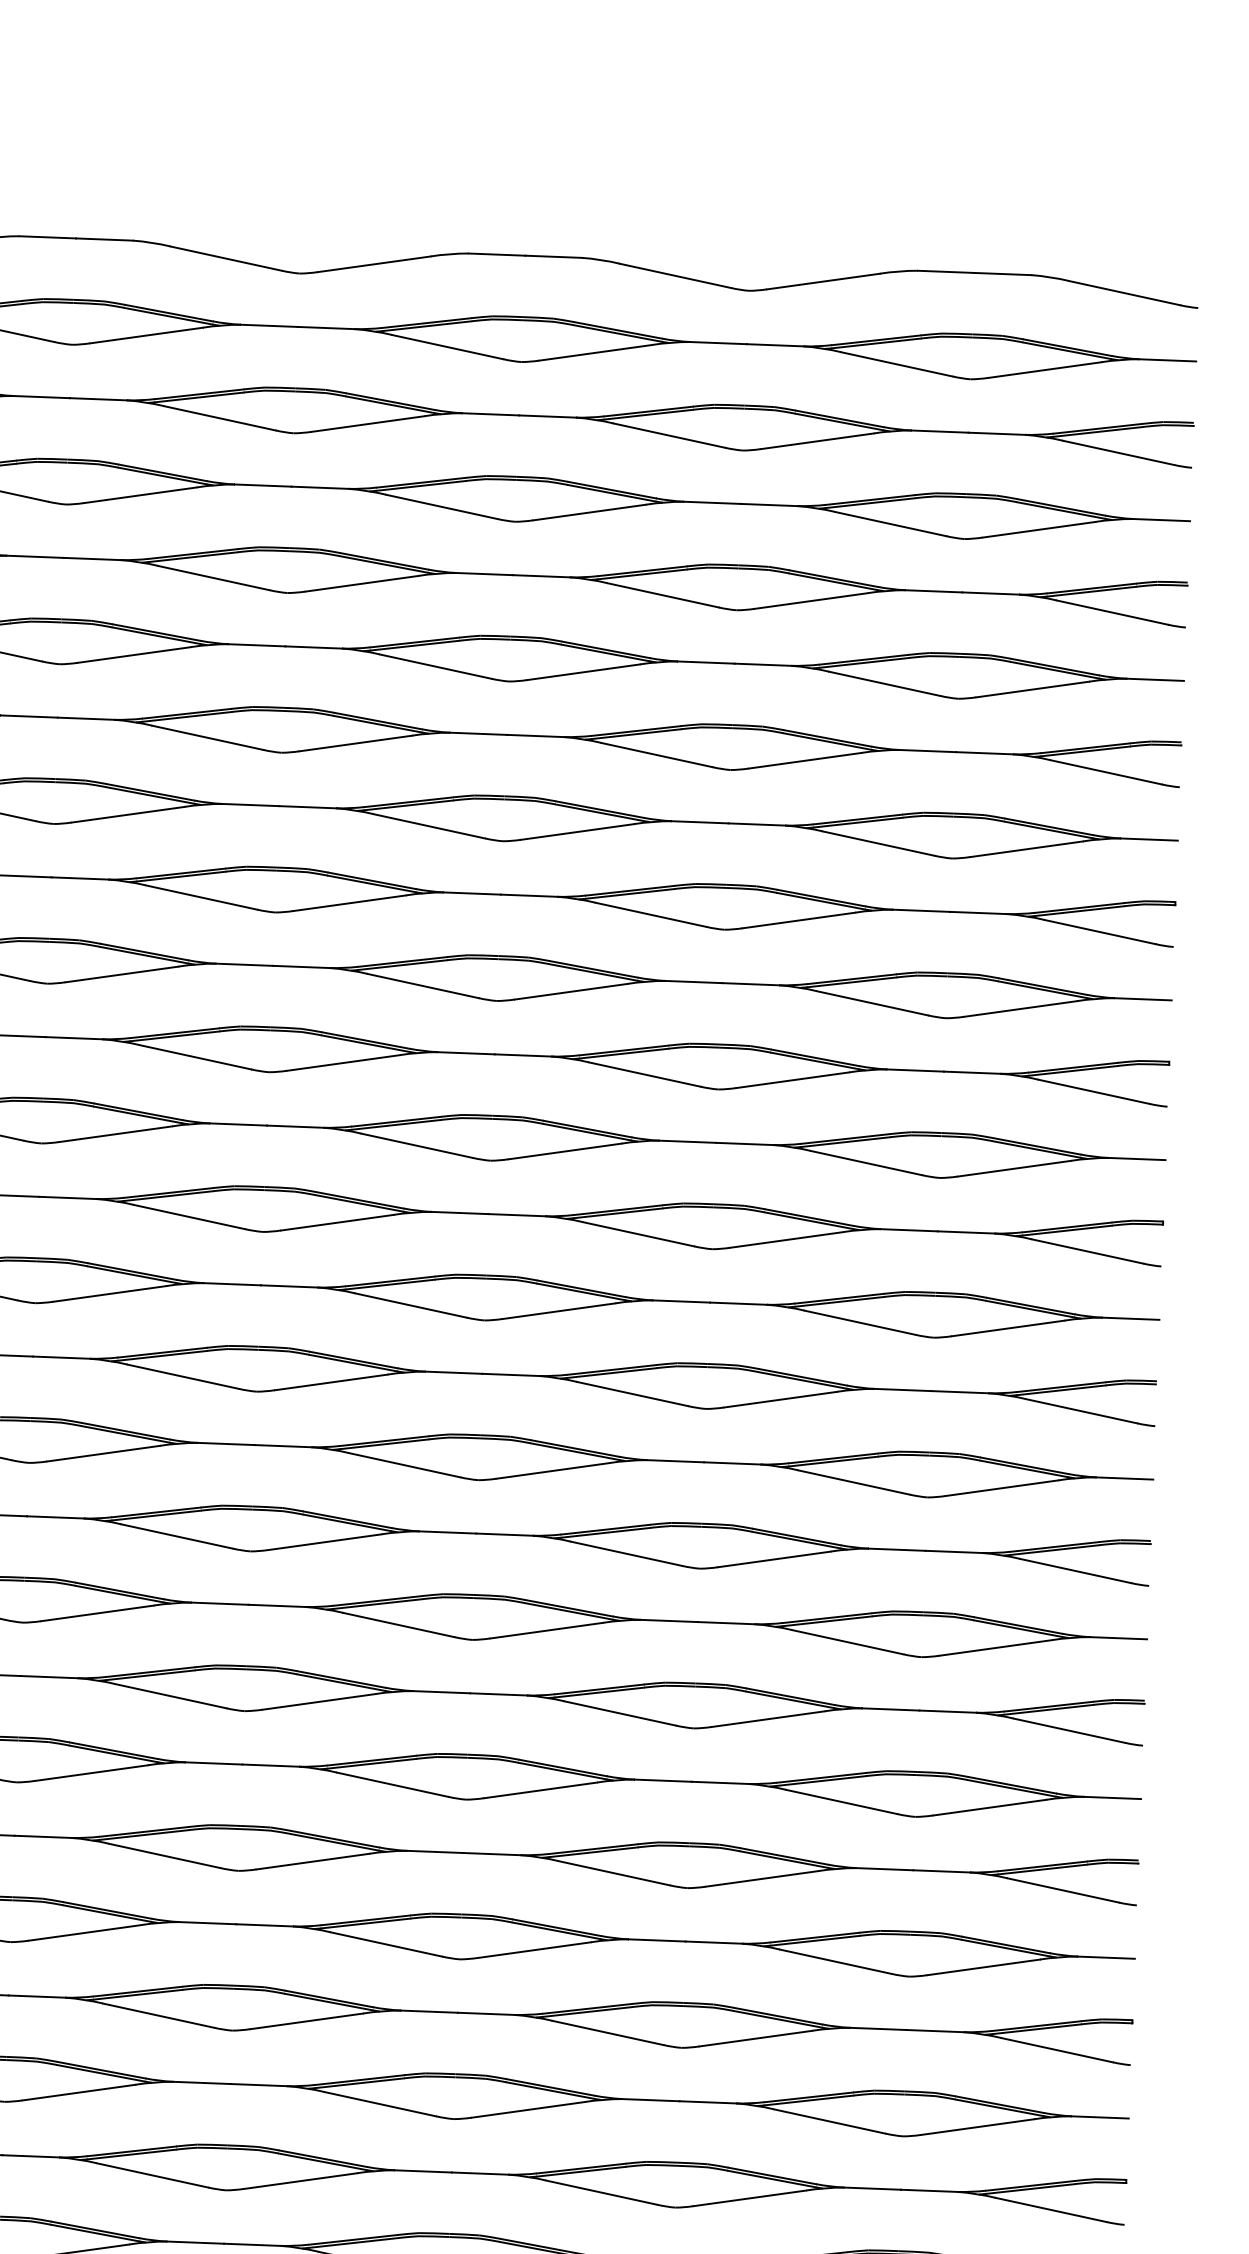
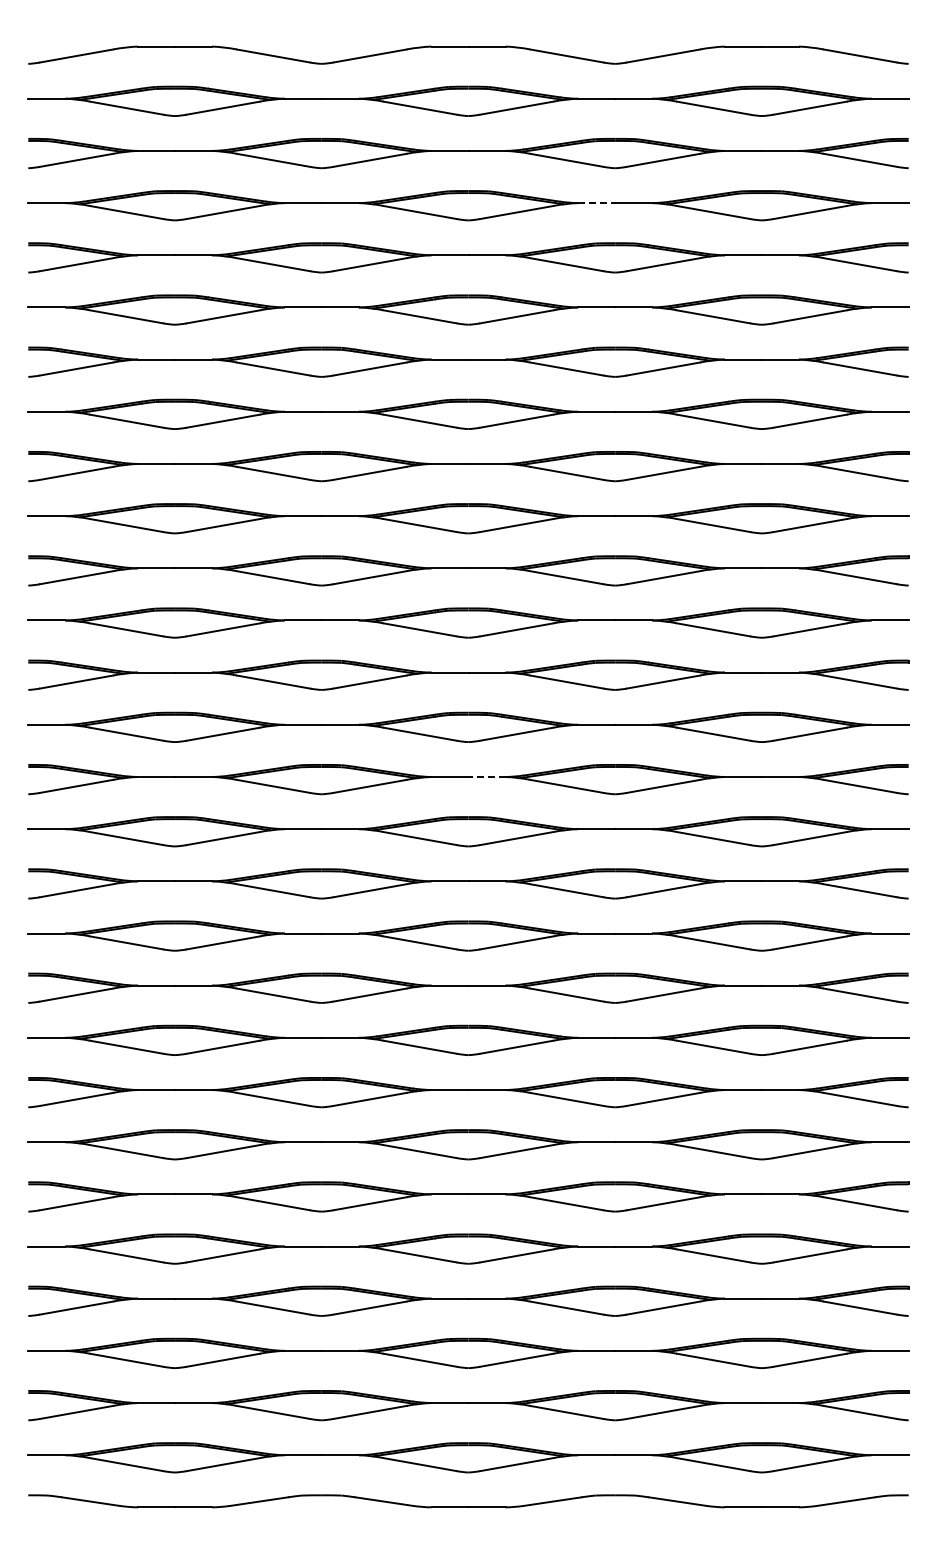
line: (712, 503) -> (596, 203), solid -> dashed
line: (511, 1374) -> (487, 776), solid -> dashed

